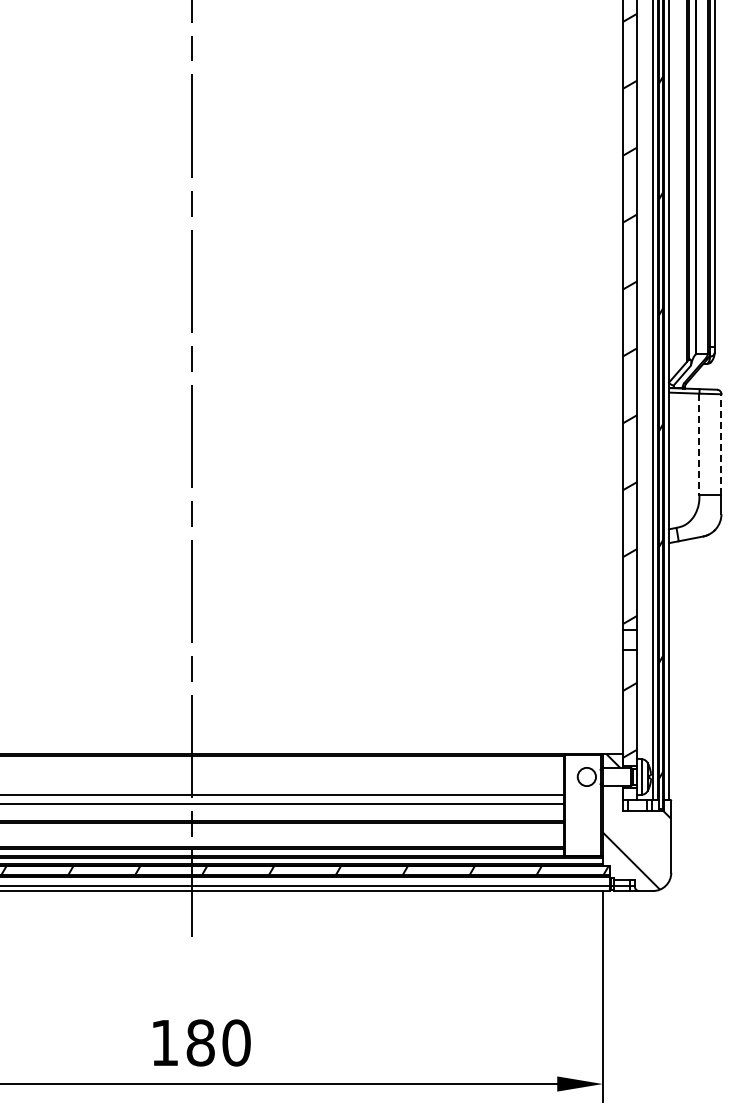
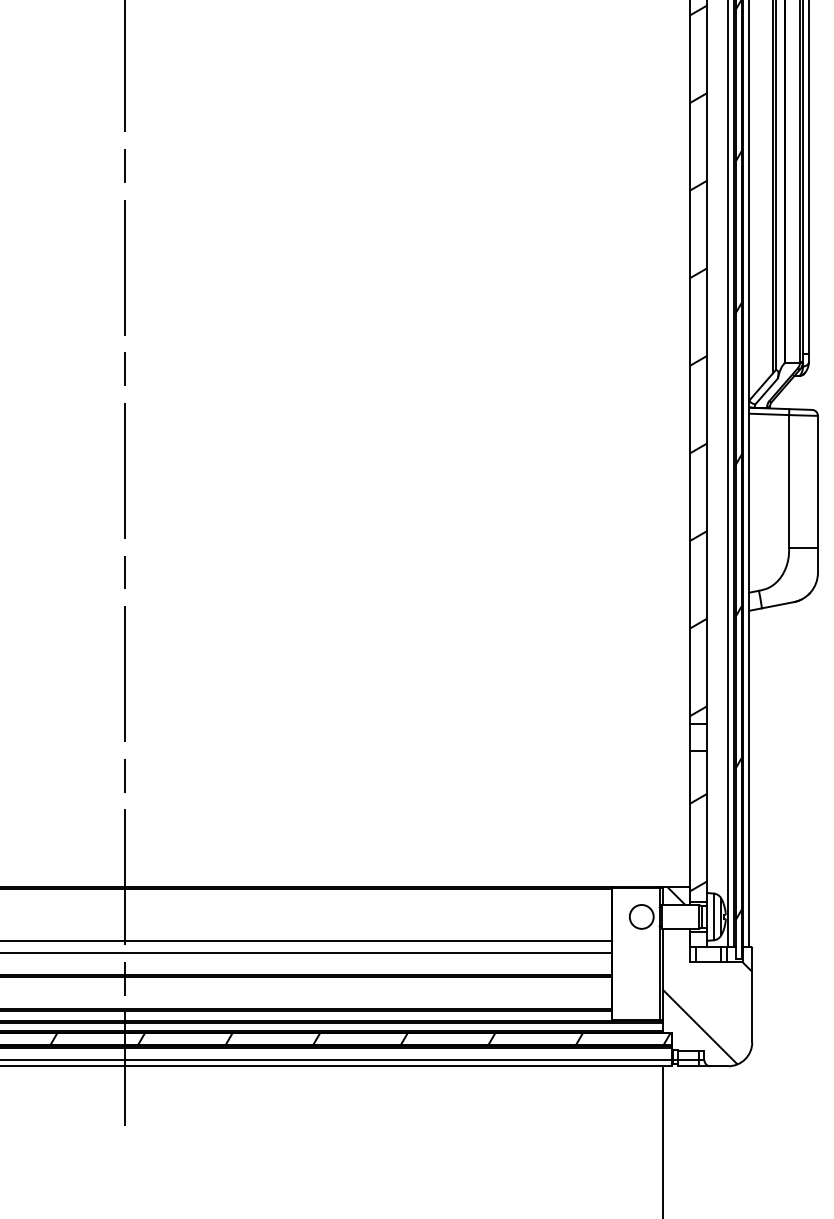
line: (699, 444) -> (789, 481), dashed -> solid
line: (721, 444) -> (817, 481), dashed -> solid

